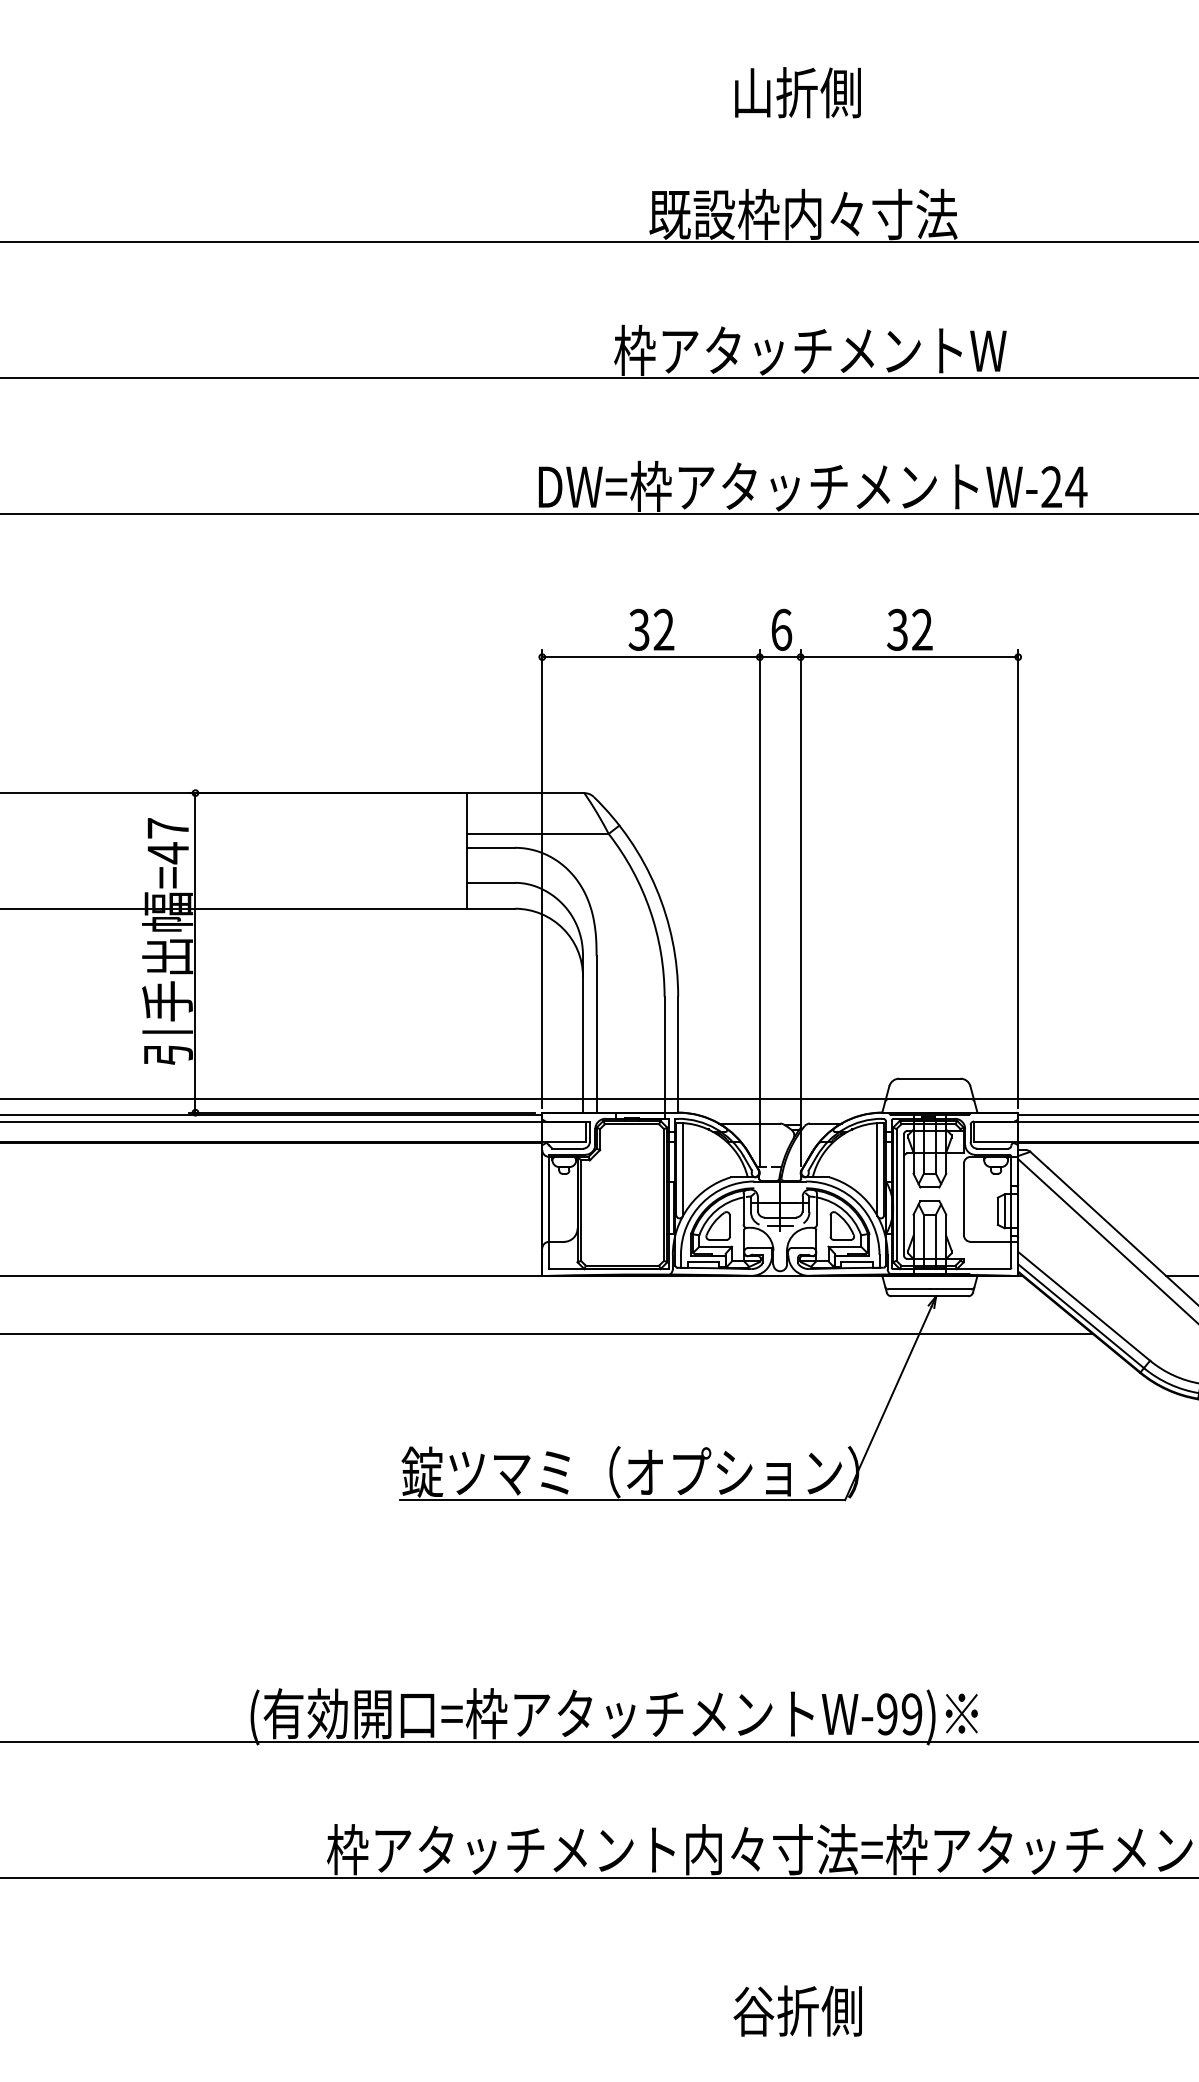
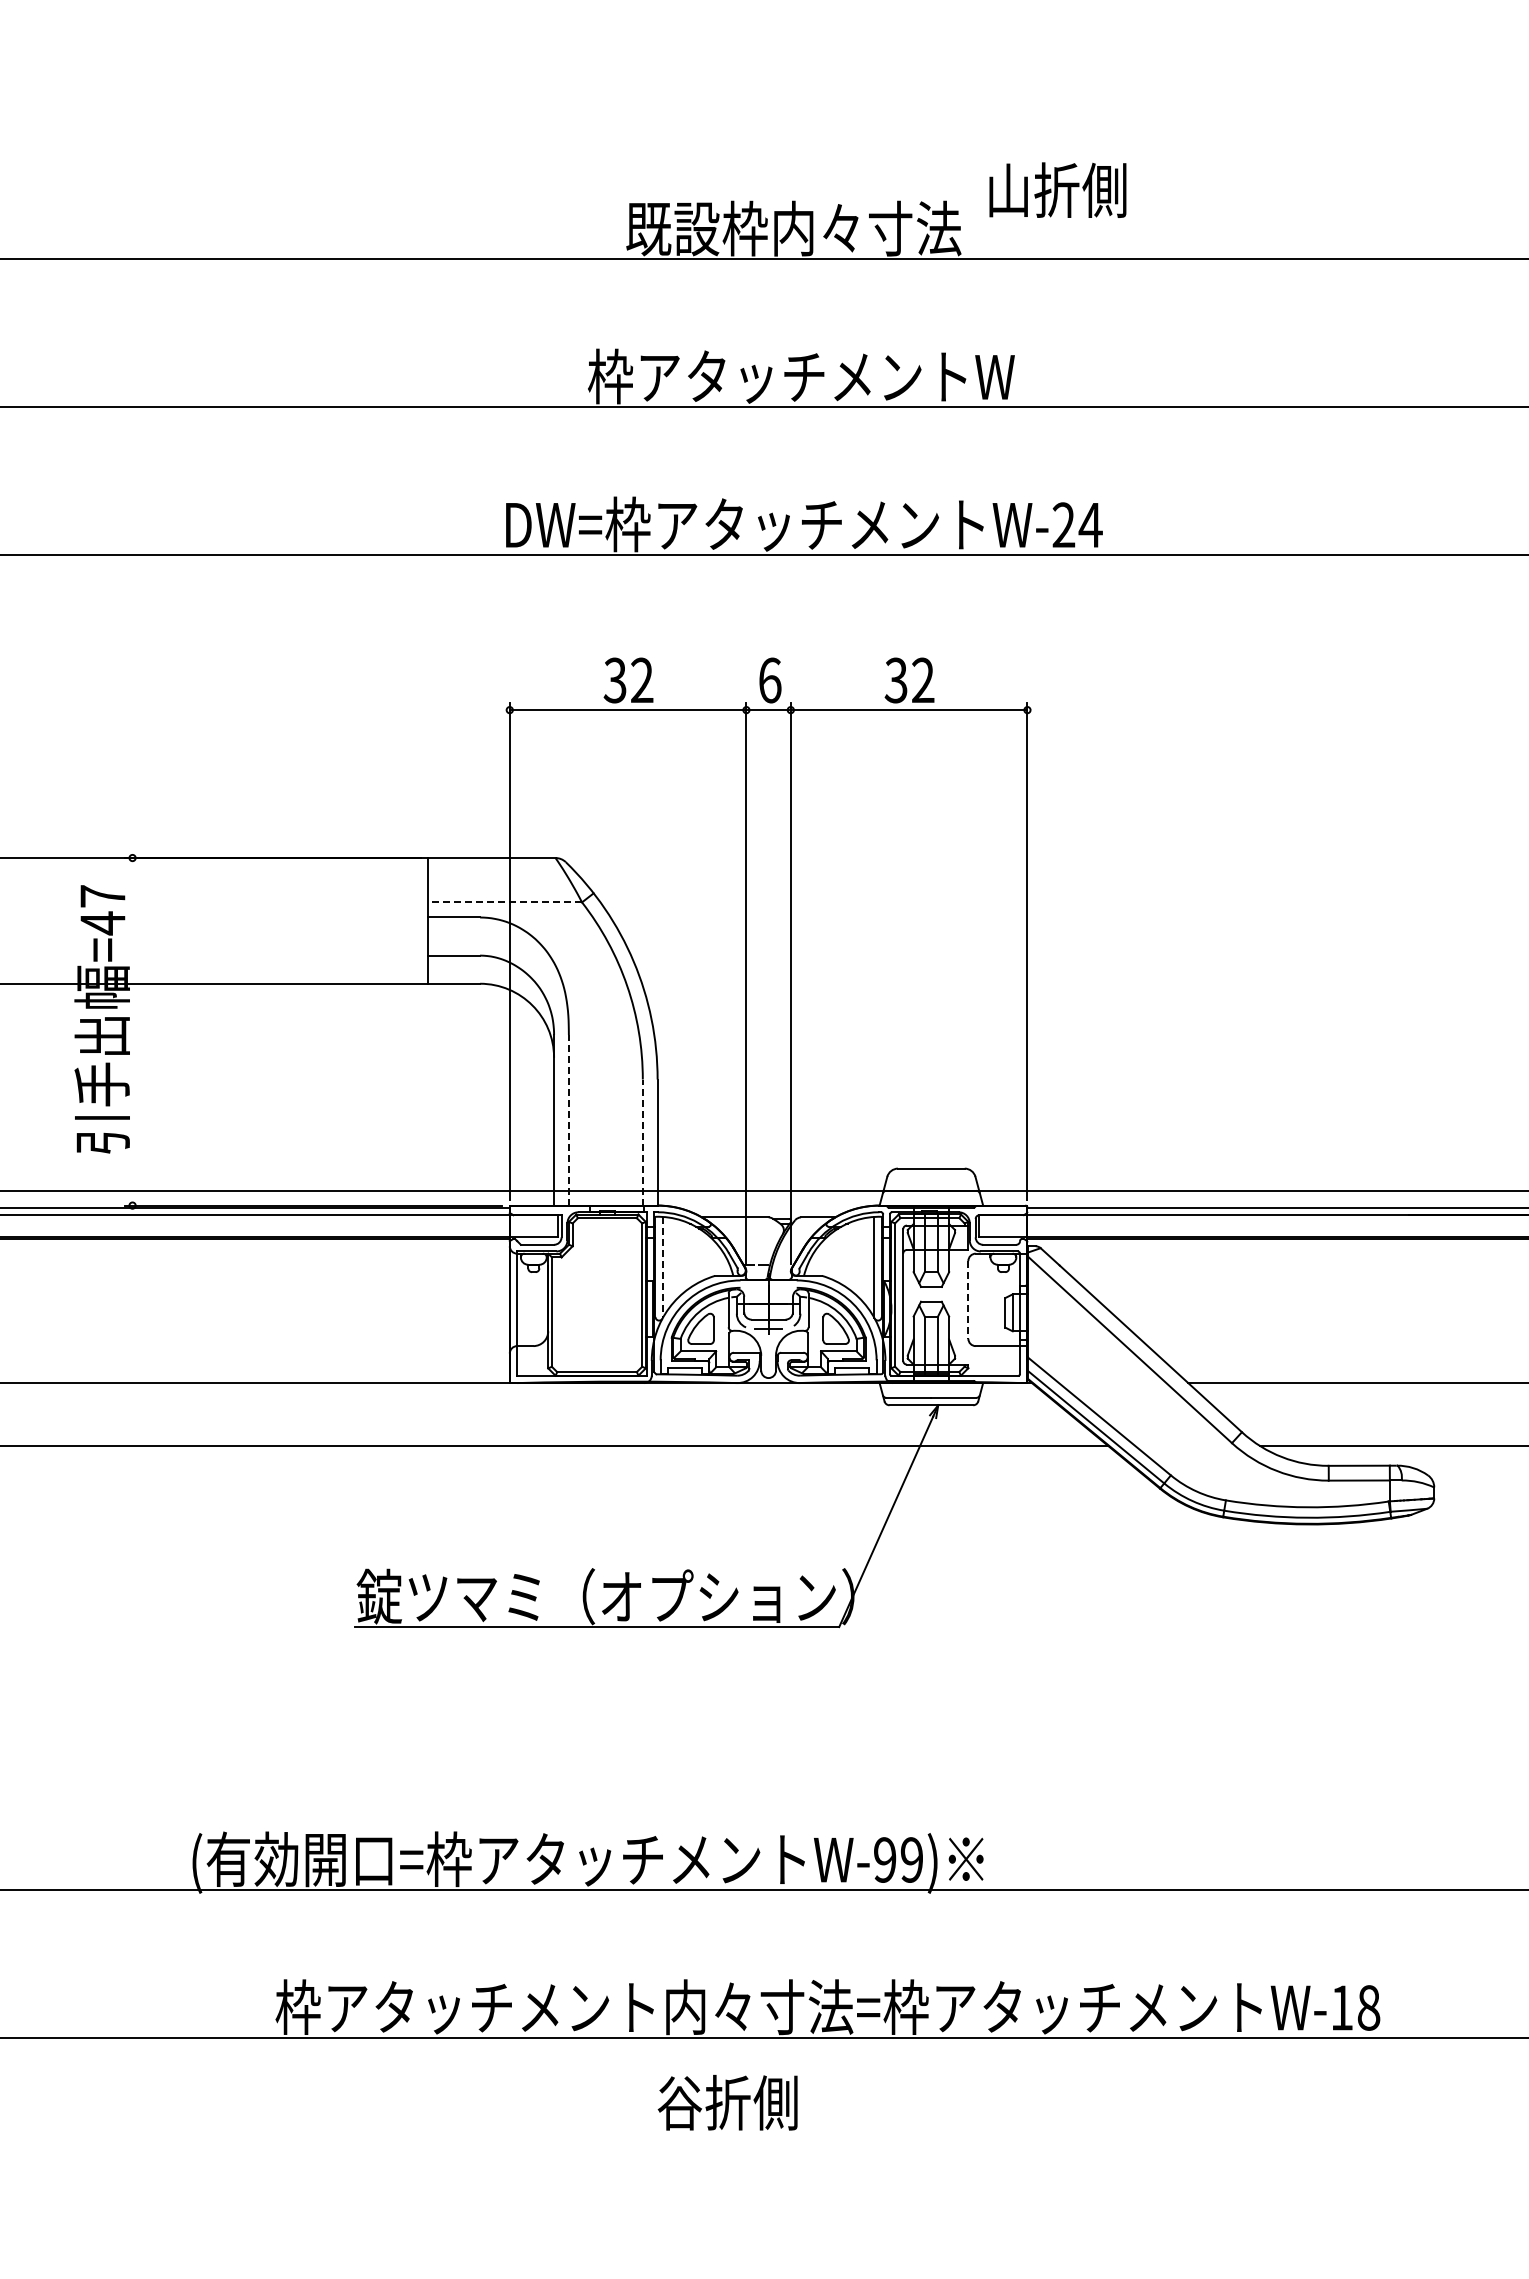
text: (797, 92) -> (1057, 189), moved
line: (538, 834) -> (505, 902), solid -> dashed
line: (195, 952) -> (132, 1031), removed
line: (596, 1033) -> (568, 1119), solid -> dashed
line: (664, 1054) -> (642, 1142), solid -> dashed
line: (682, 1169) -> (662, 1267), solid -> dashed
line: (964, 1199) -> (968, 1299), solid -> dashed
text: (797, 2010) -> (727, 2102), moved

